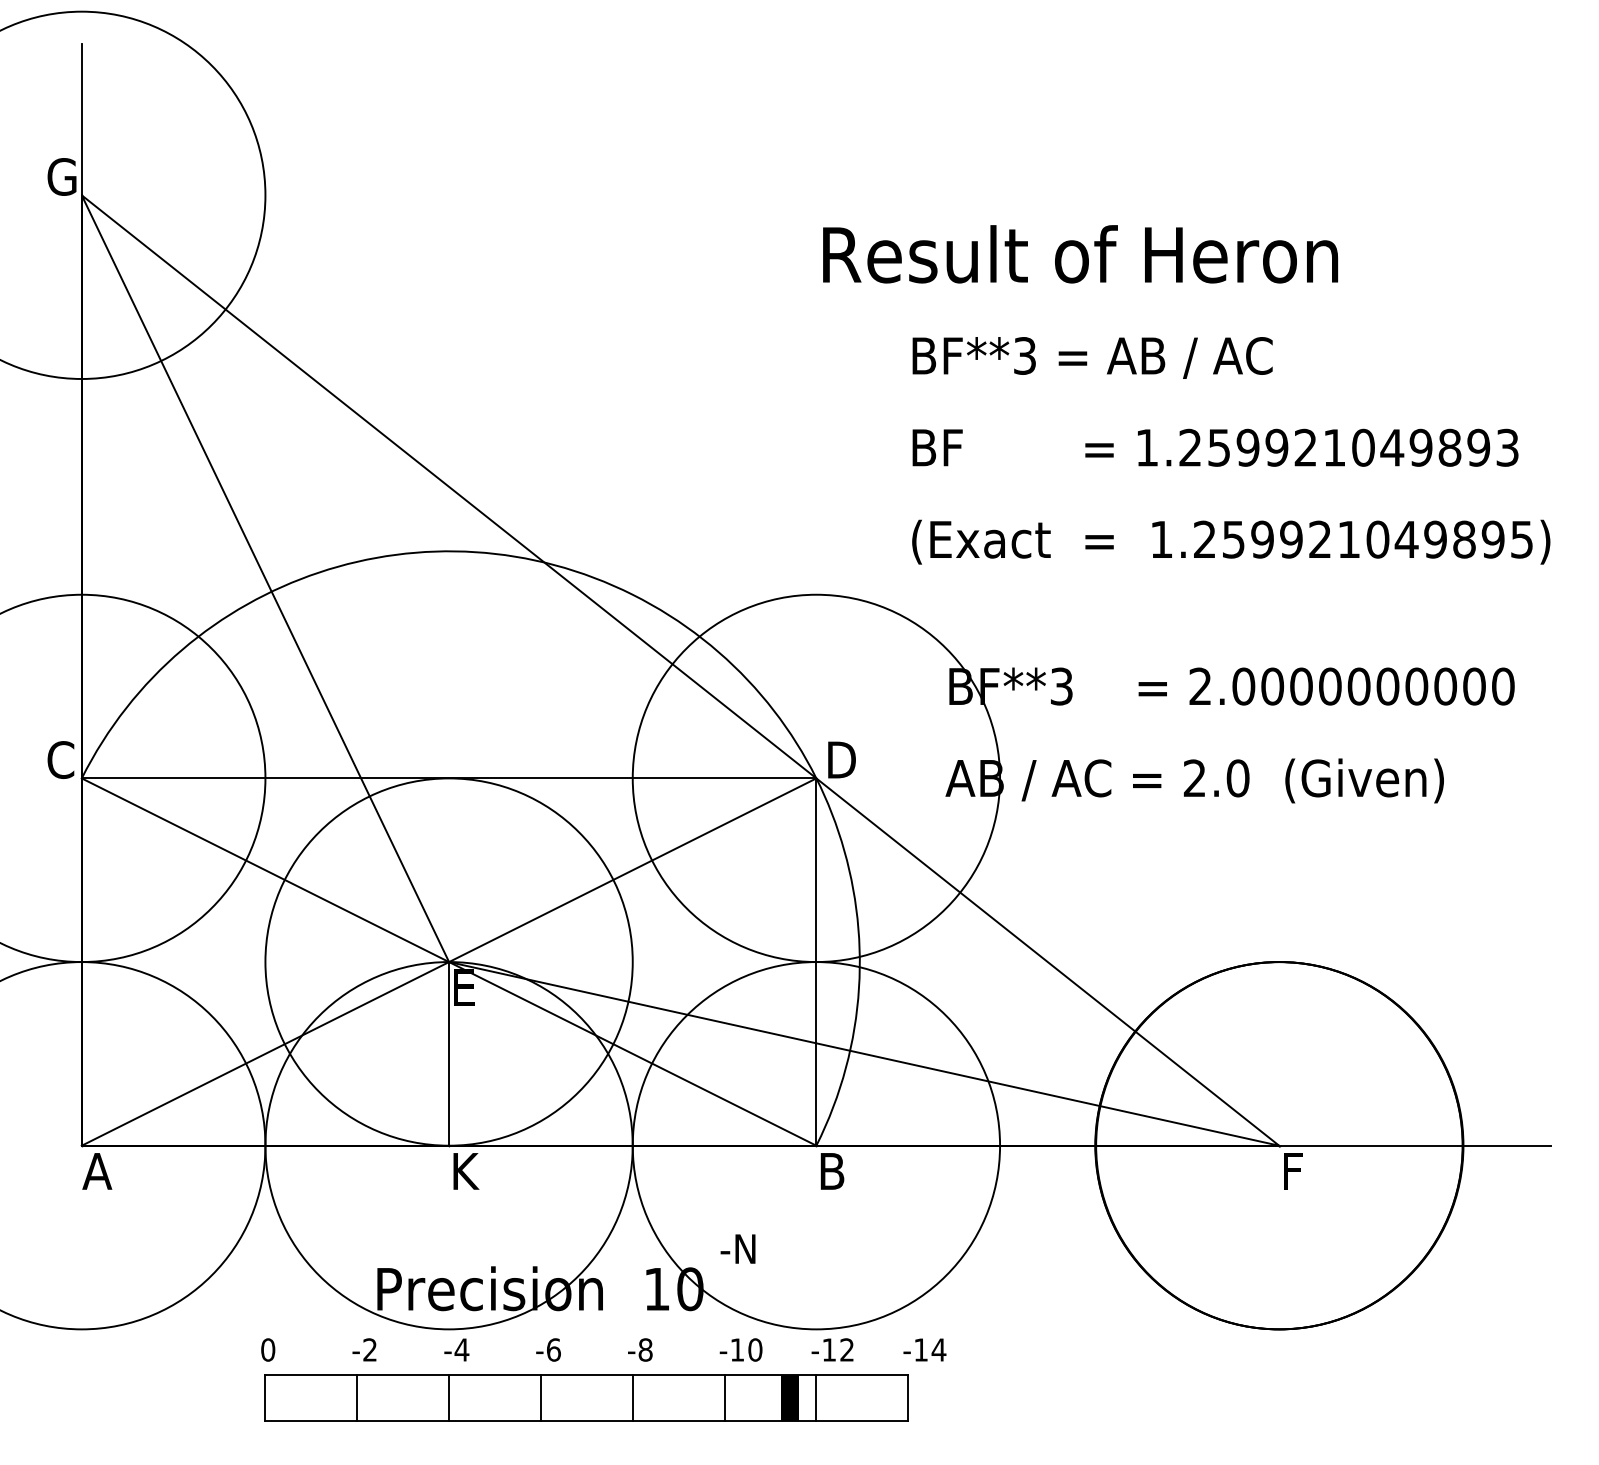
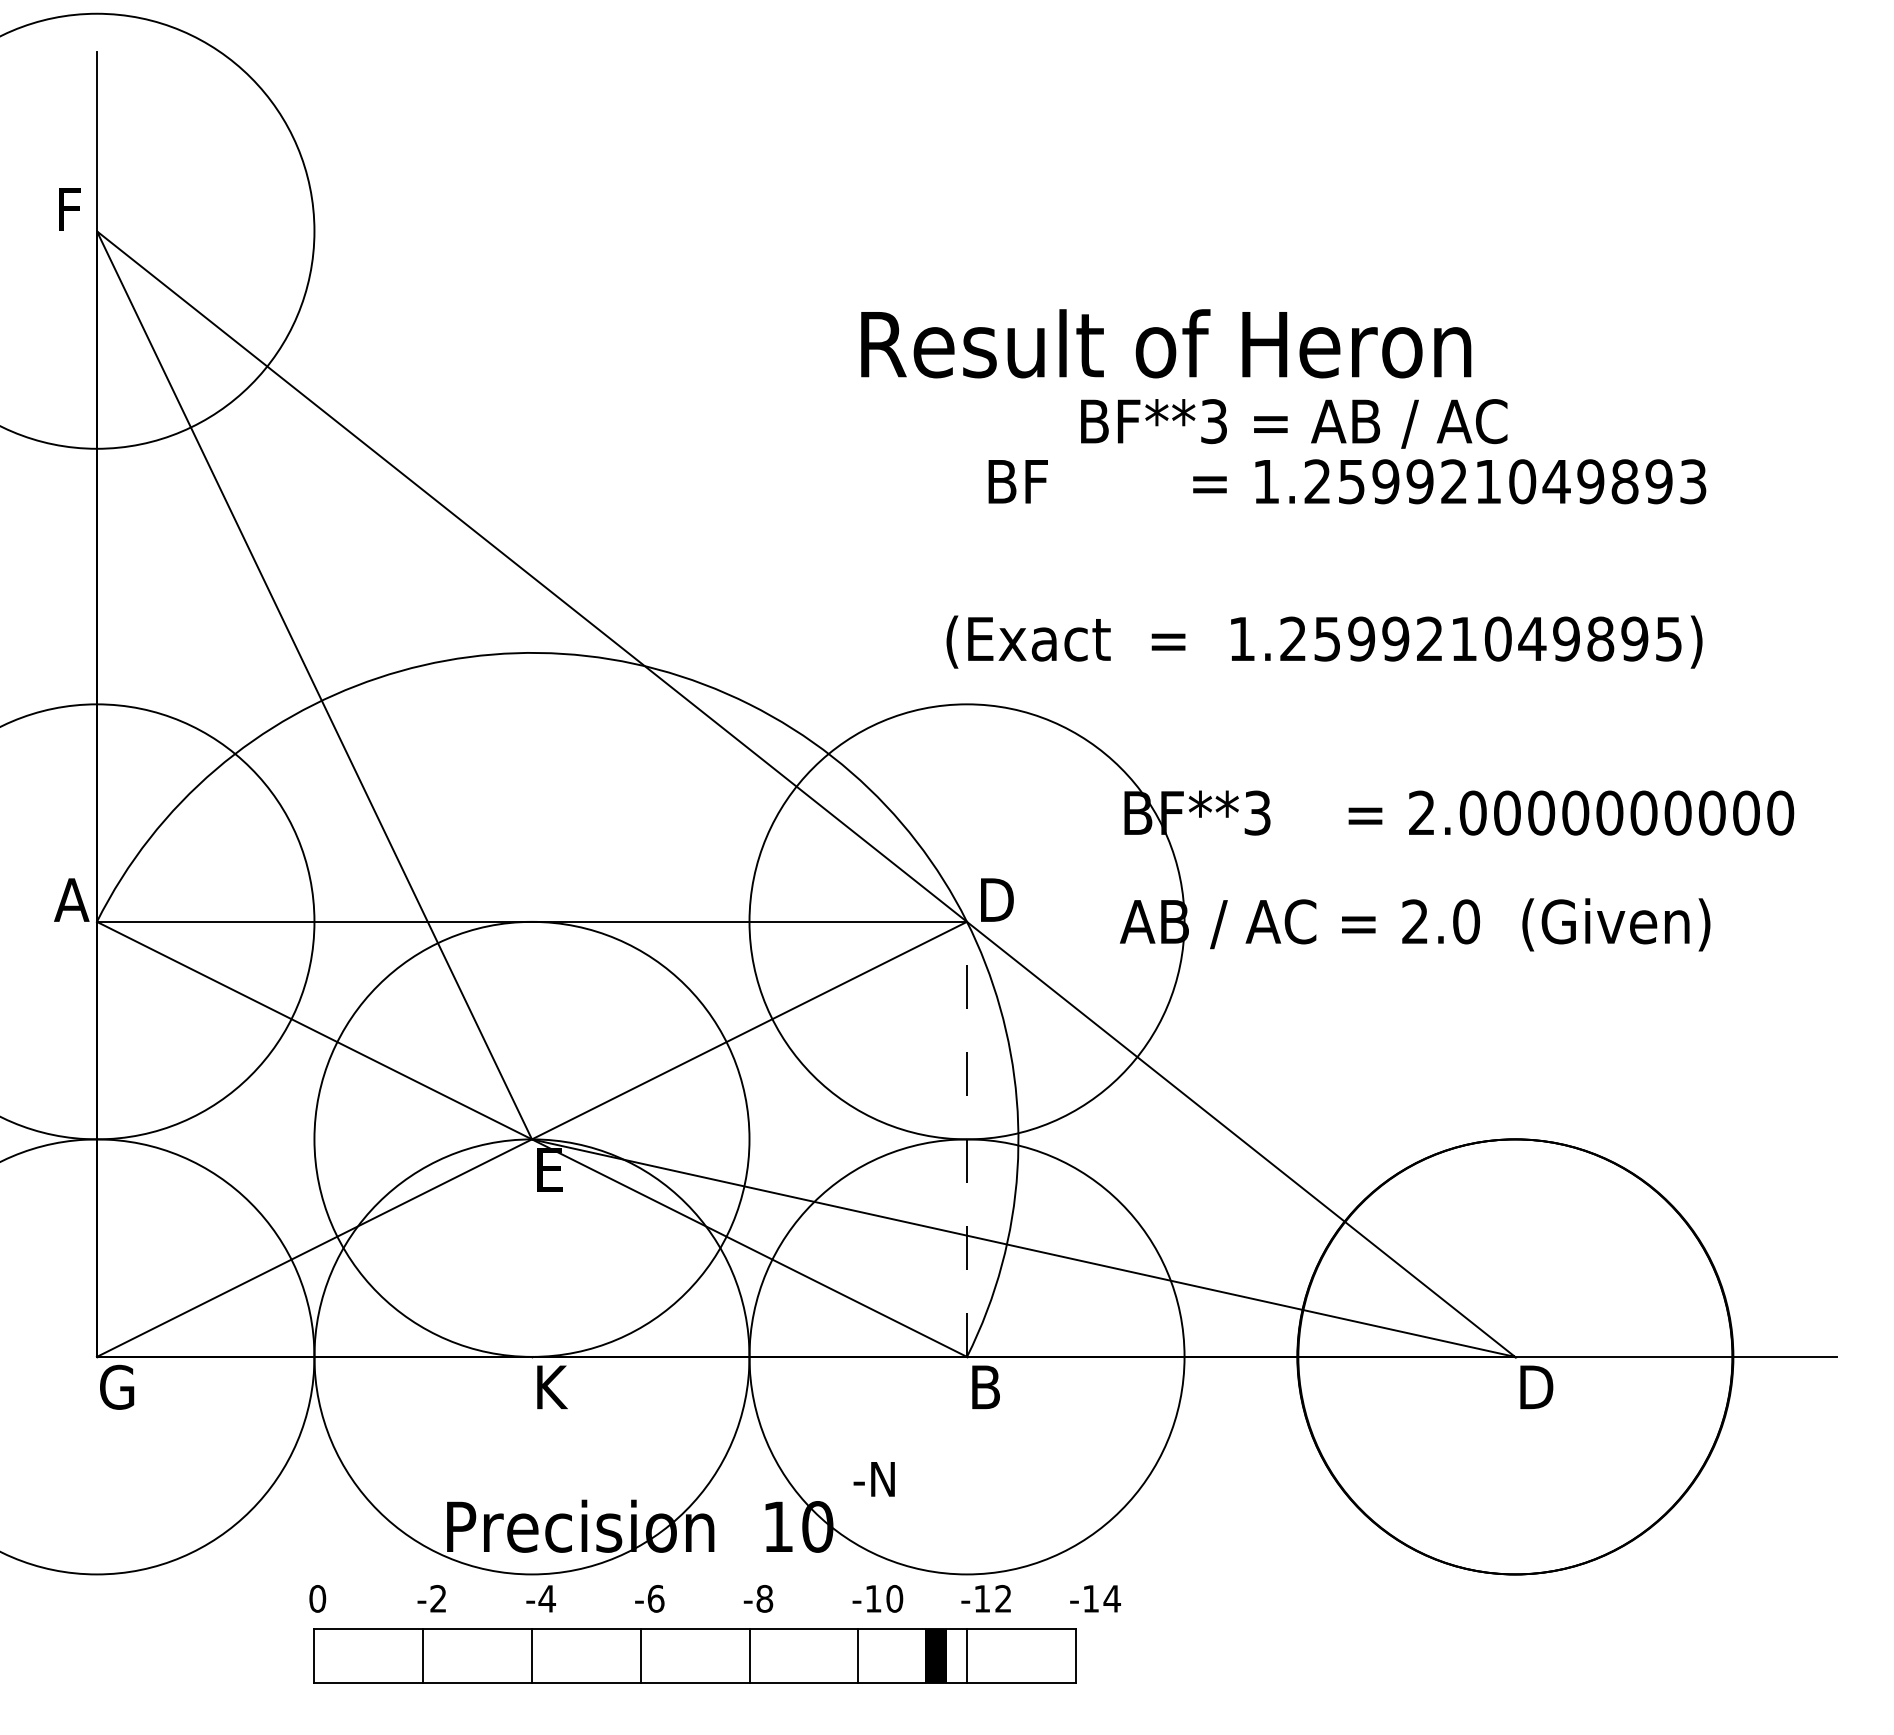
text: (61, 176) -> (72, 208), G -> F
text: (1080, 254) -> (1166, 343), moved
text: (1215, 447) -> (1347, 481), moved
text: (1231, 541) -> (1324, 641), moved
text: (60, 760) -> (71, 900), C -> A
line: (816, 962) -> (967, 1139), solid -> dashed
line: (449, 1053) -> (532, 1247), removed
text: (97, 1171) -> (115, 1387), A -> G
text: (1297, 1171) -> (1536, 1387), F -> D

